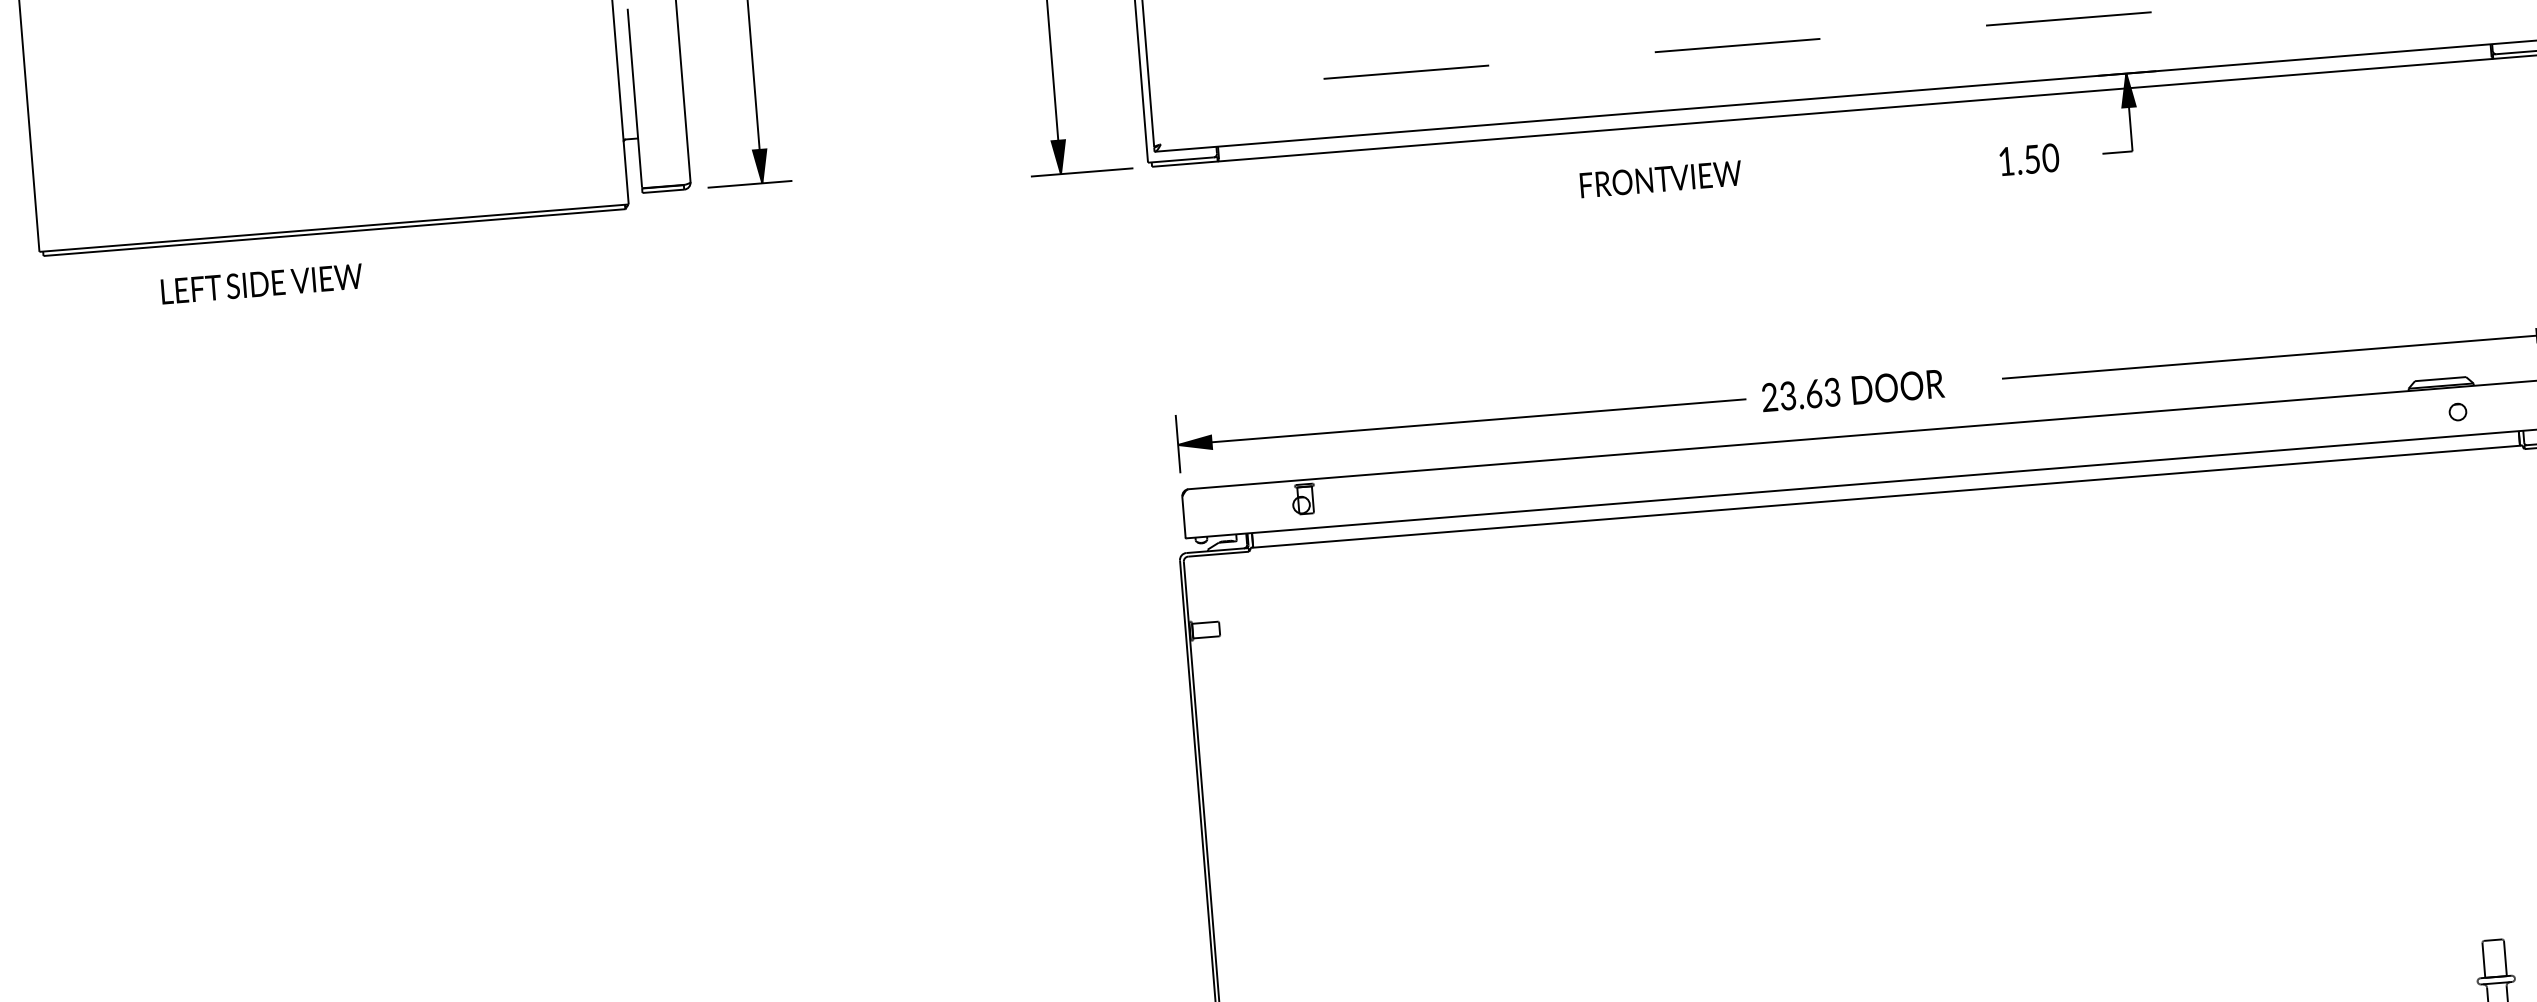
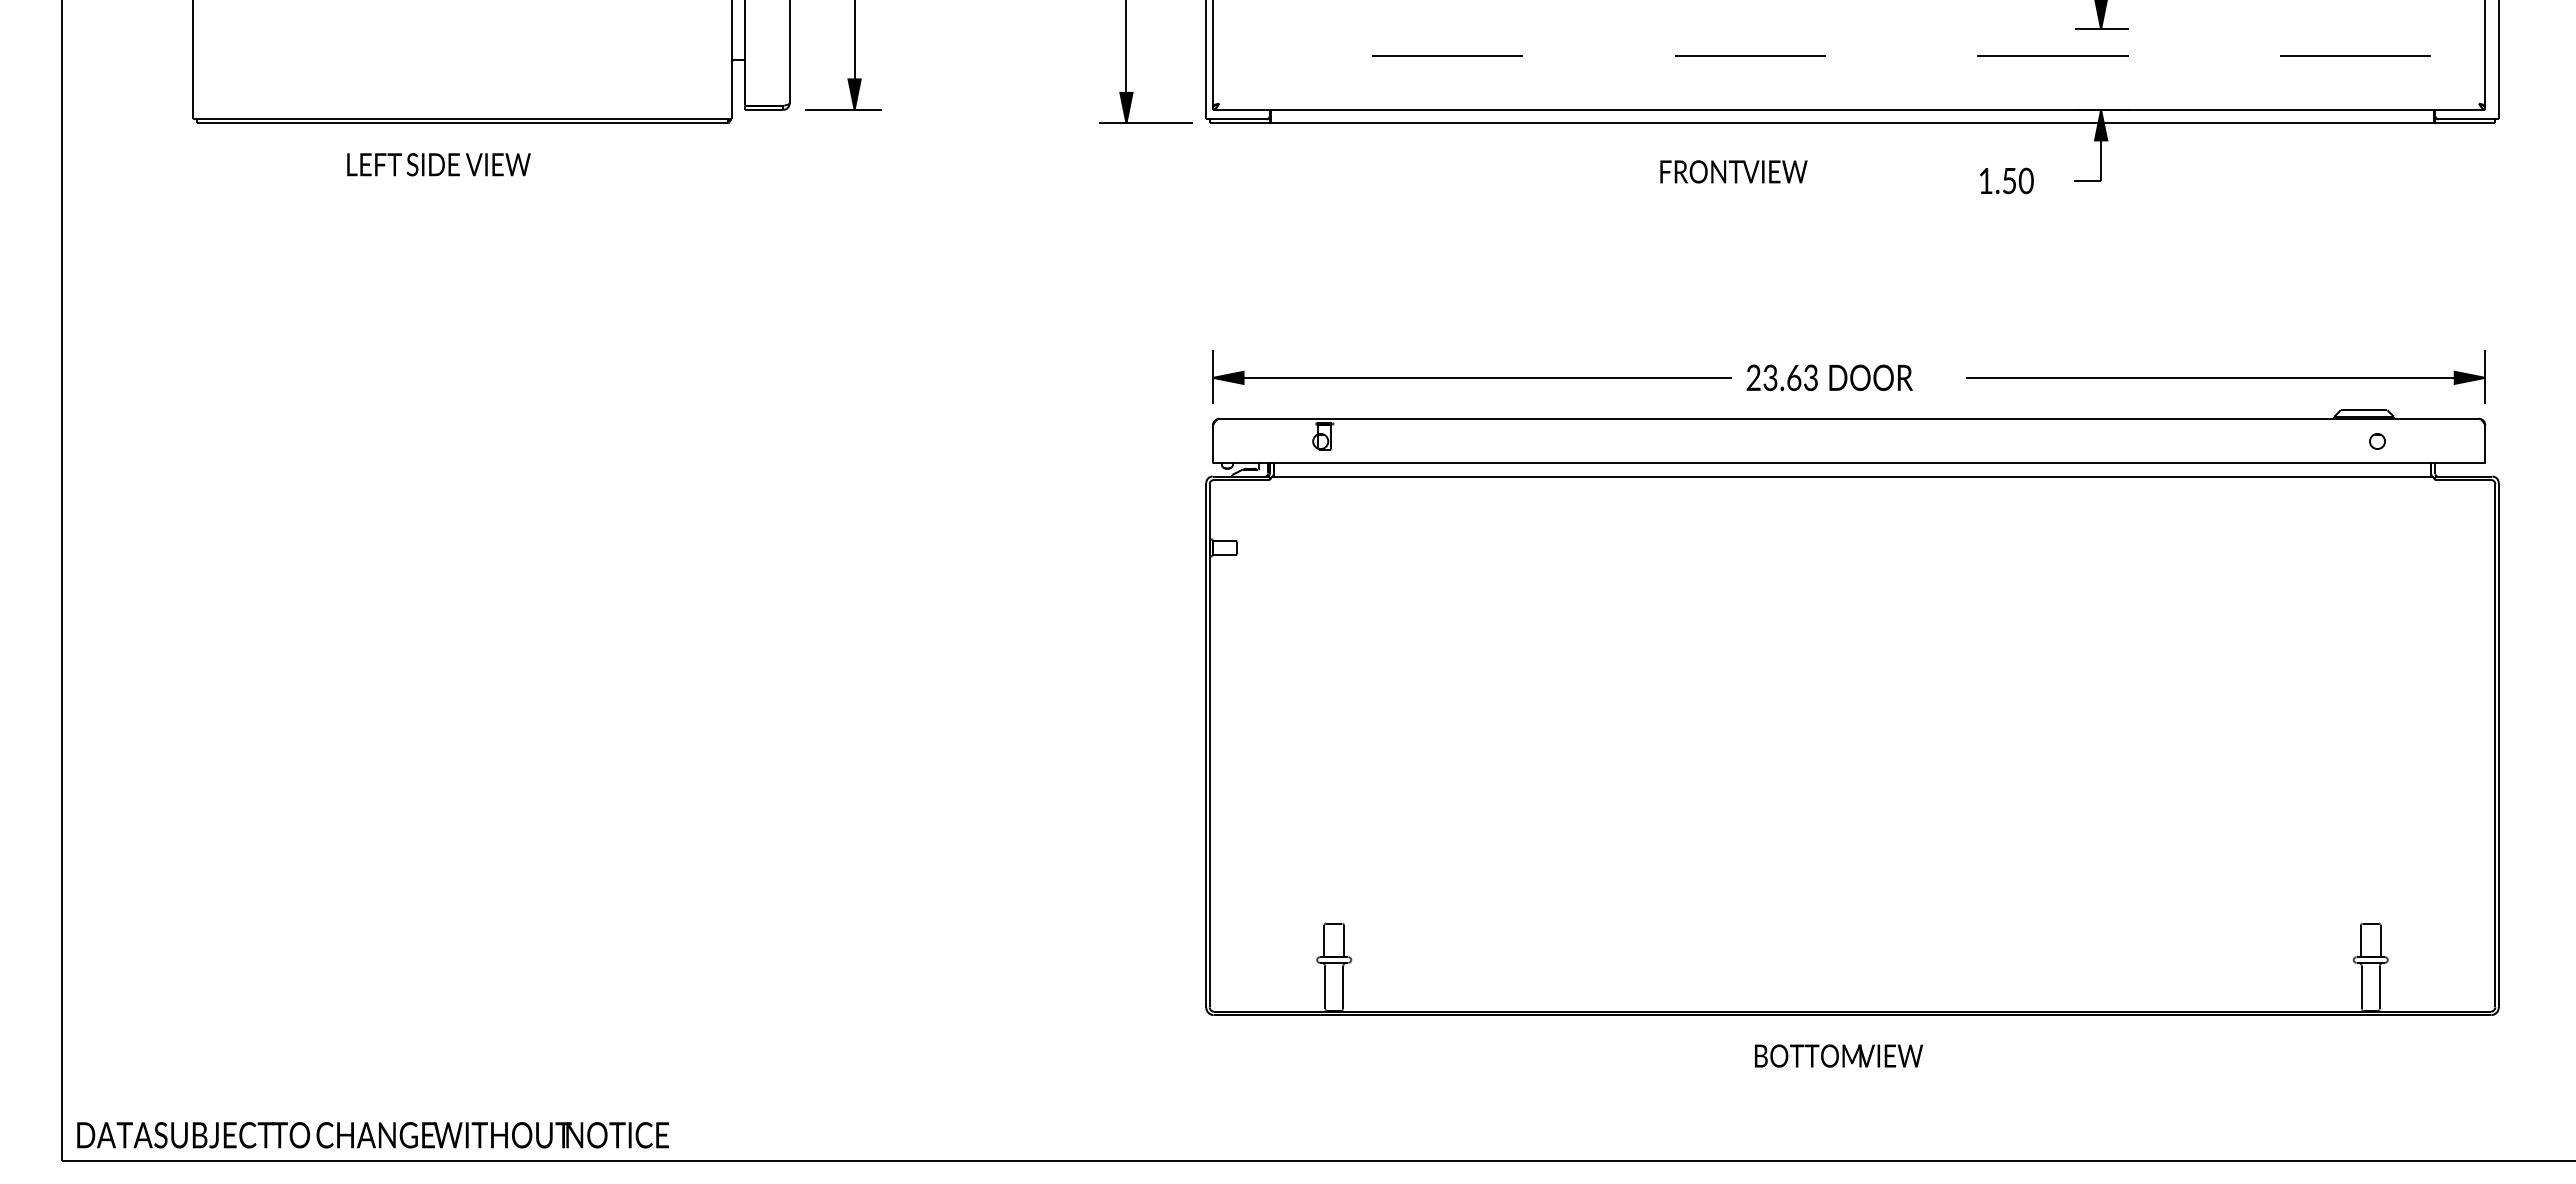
text: (1660, 178) -> (1733, 171), moved
text: (261, 283) -> (438, 164), moved

